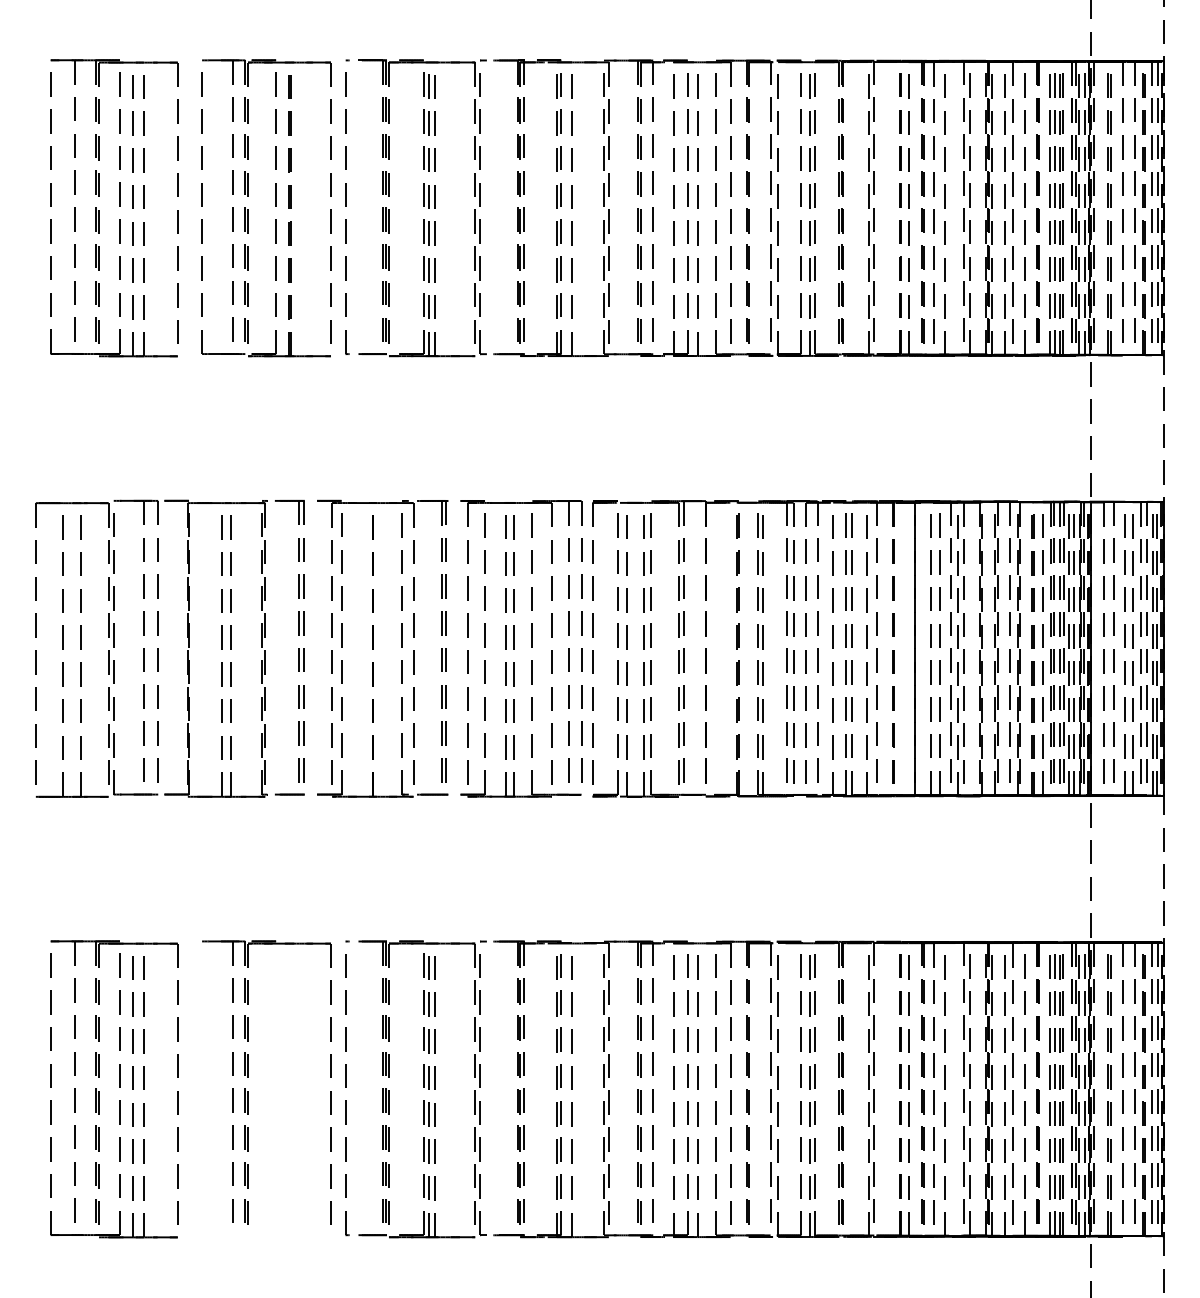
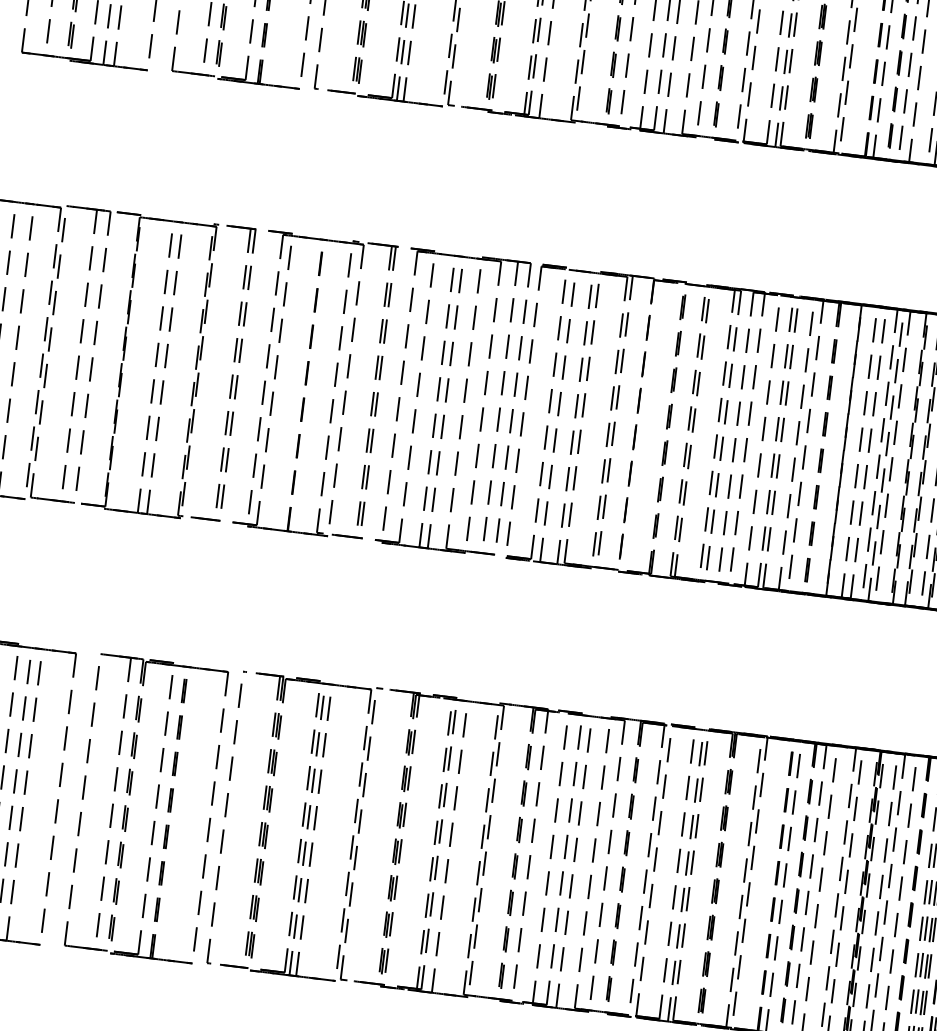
part: (275, 1100) -> (154, 820), added

